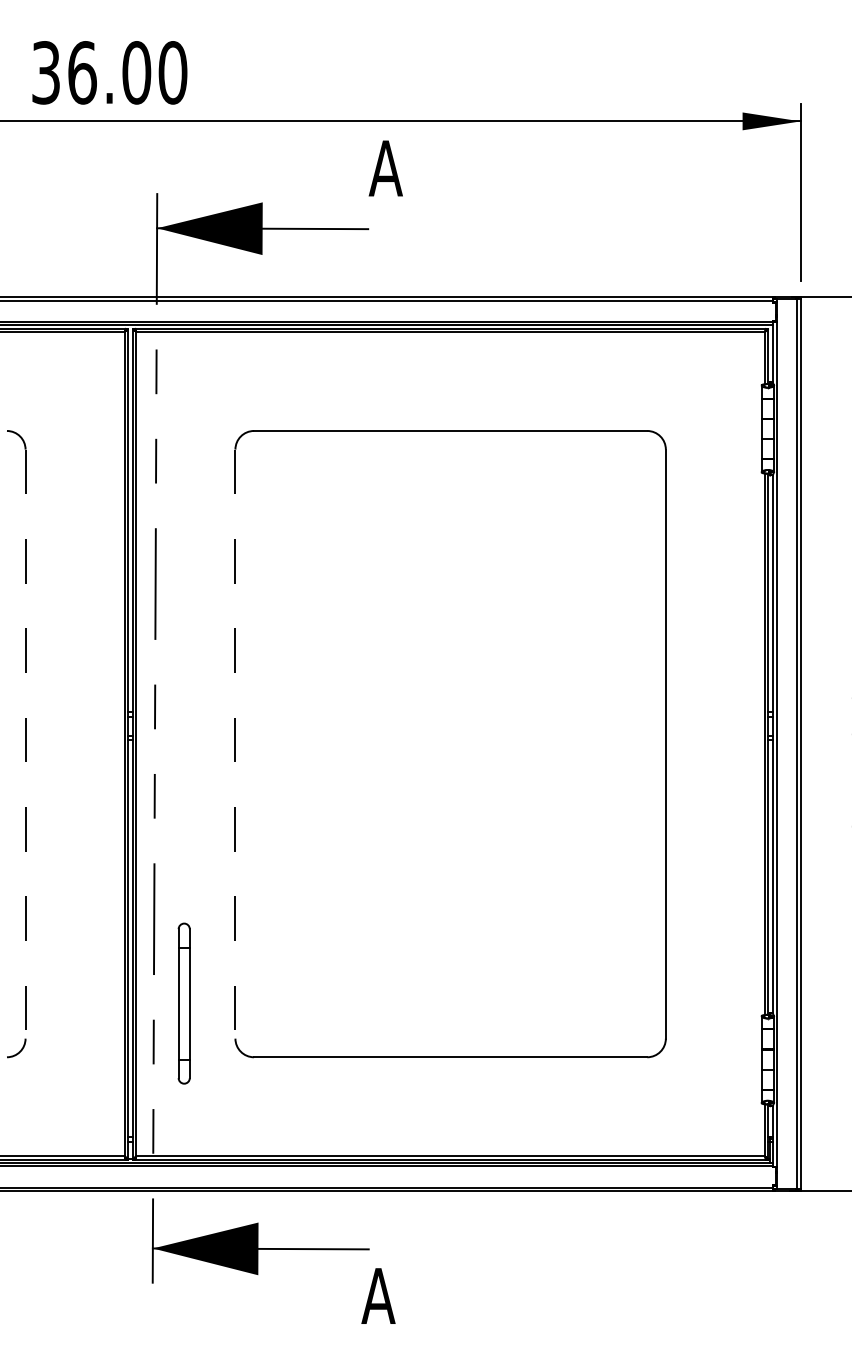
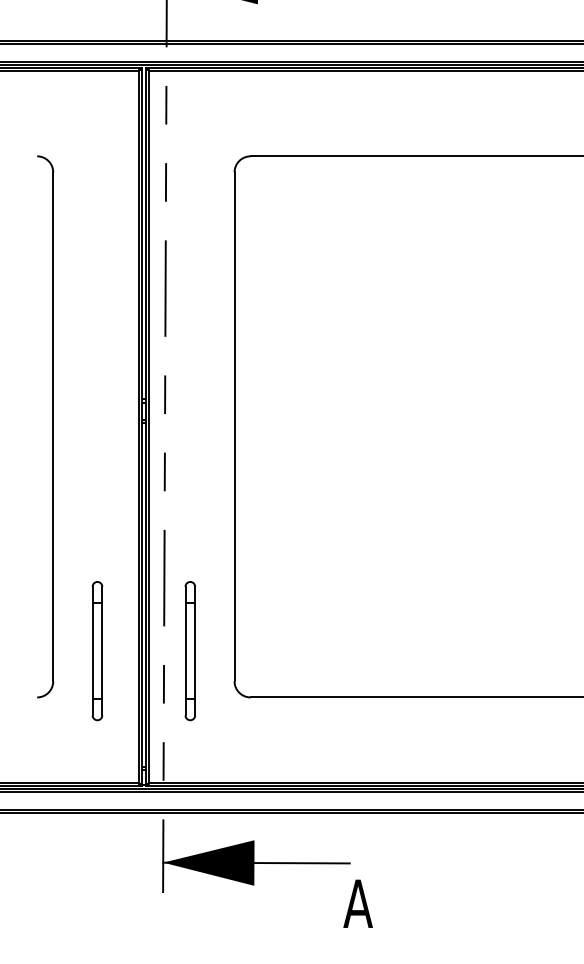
line: (25, 744) -> (53, 427), dashed -> solid
line: (235, 744) -> (234, 427), dashed -> solid
part: (76, 1003) -> (97, 650), added

